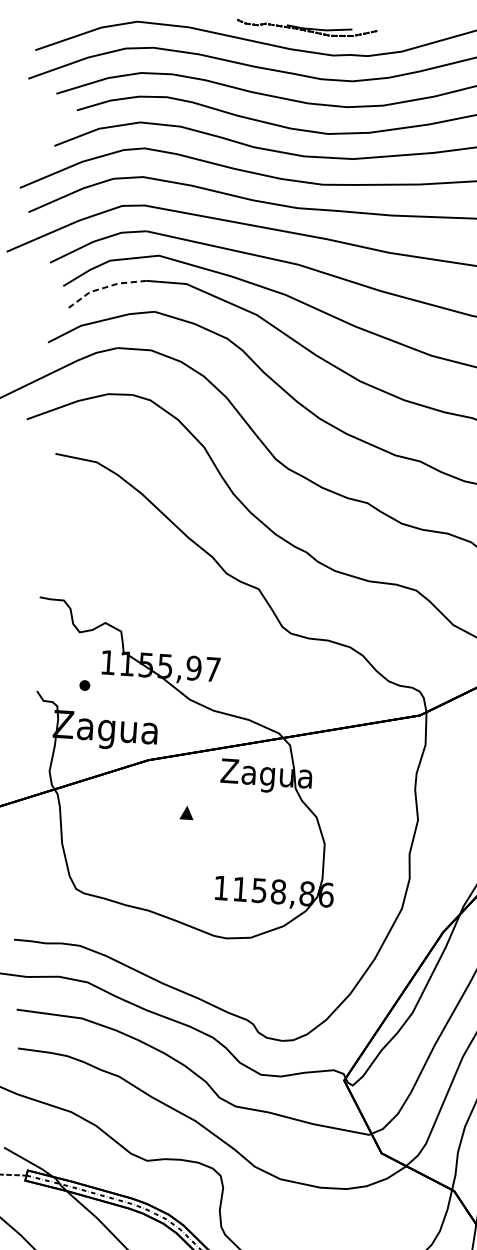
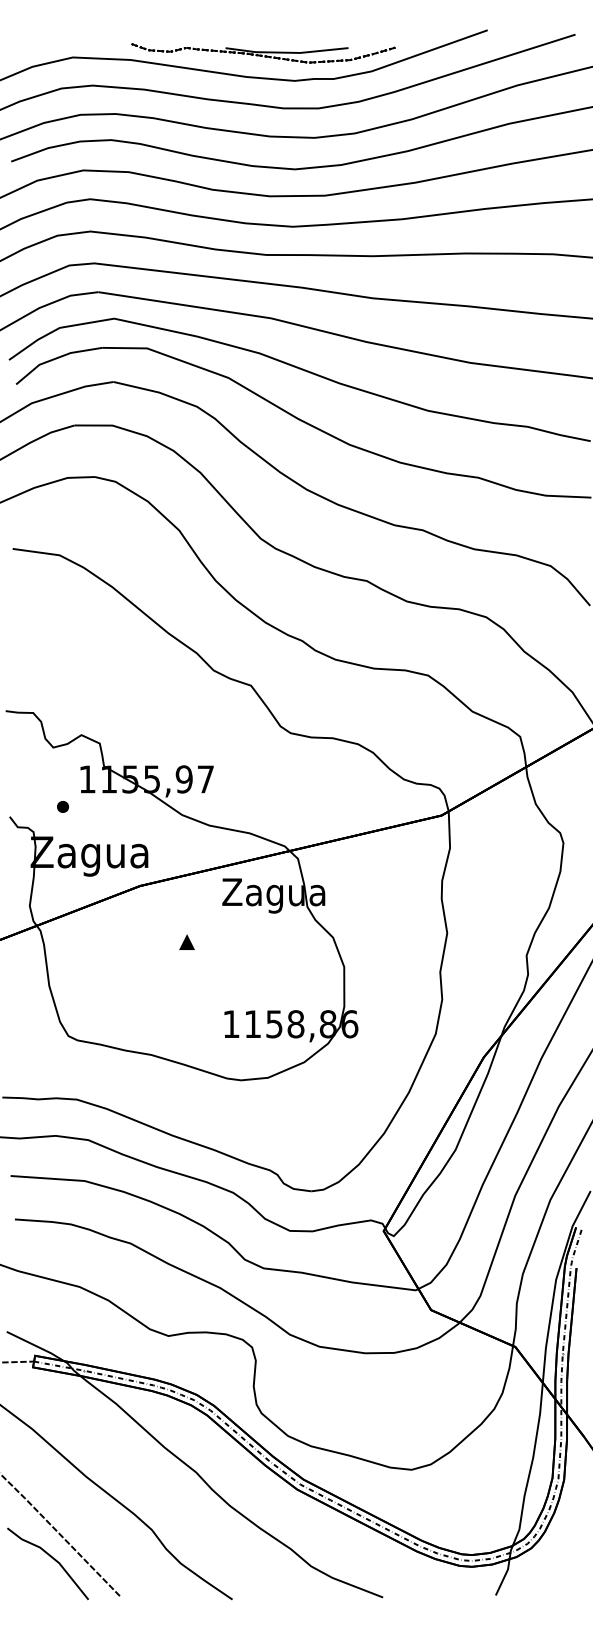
part: (306, 29) -> (263, 53), size x1.67
line: (104, 287) -> (55, 358), dashed -> solid

